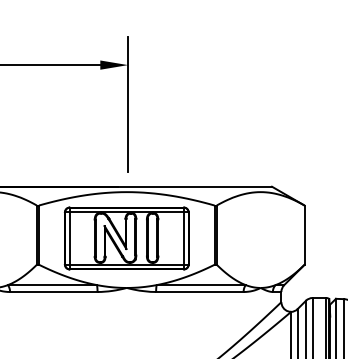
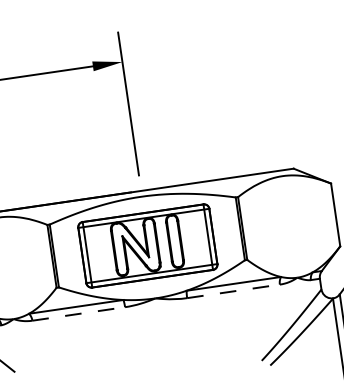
line: (53, 291) -> (78, 313), solid -> dashed
line: (199, 291) -> (233, 290), solid -> dashed

